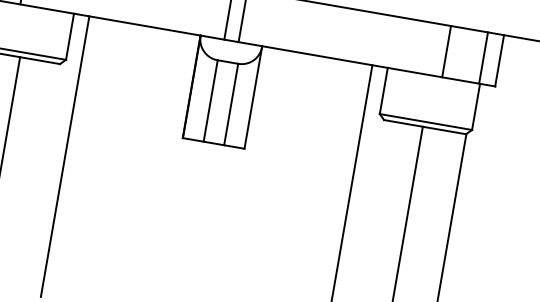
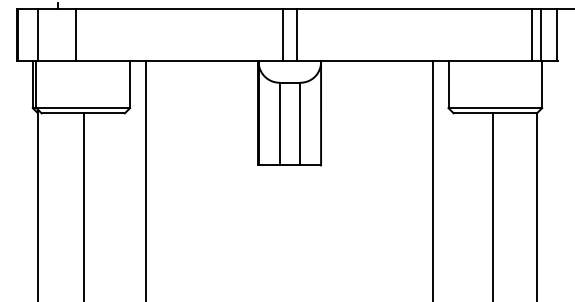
line: (446, 51) -> (531, 35), moved

